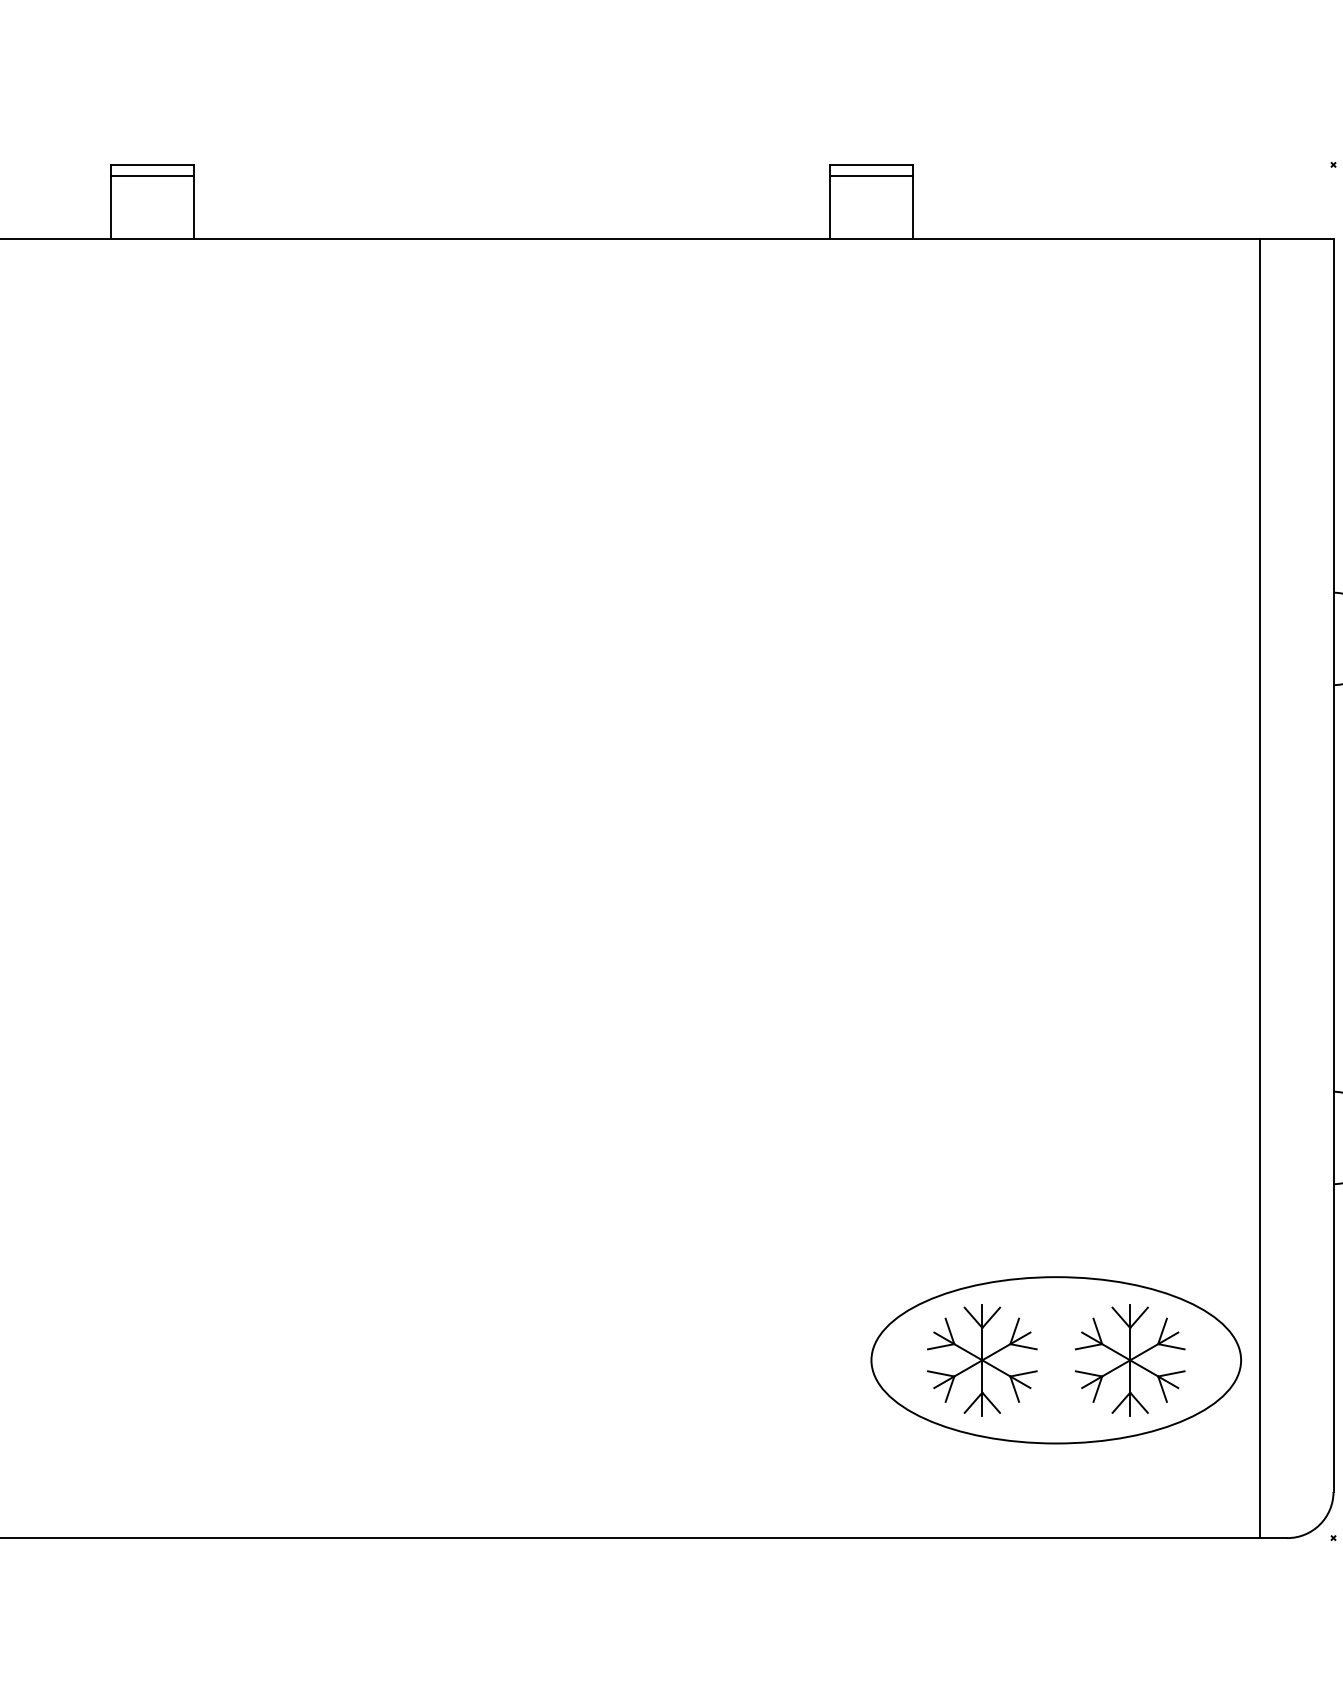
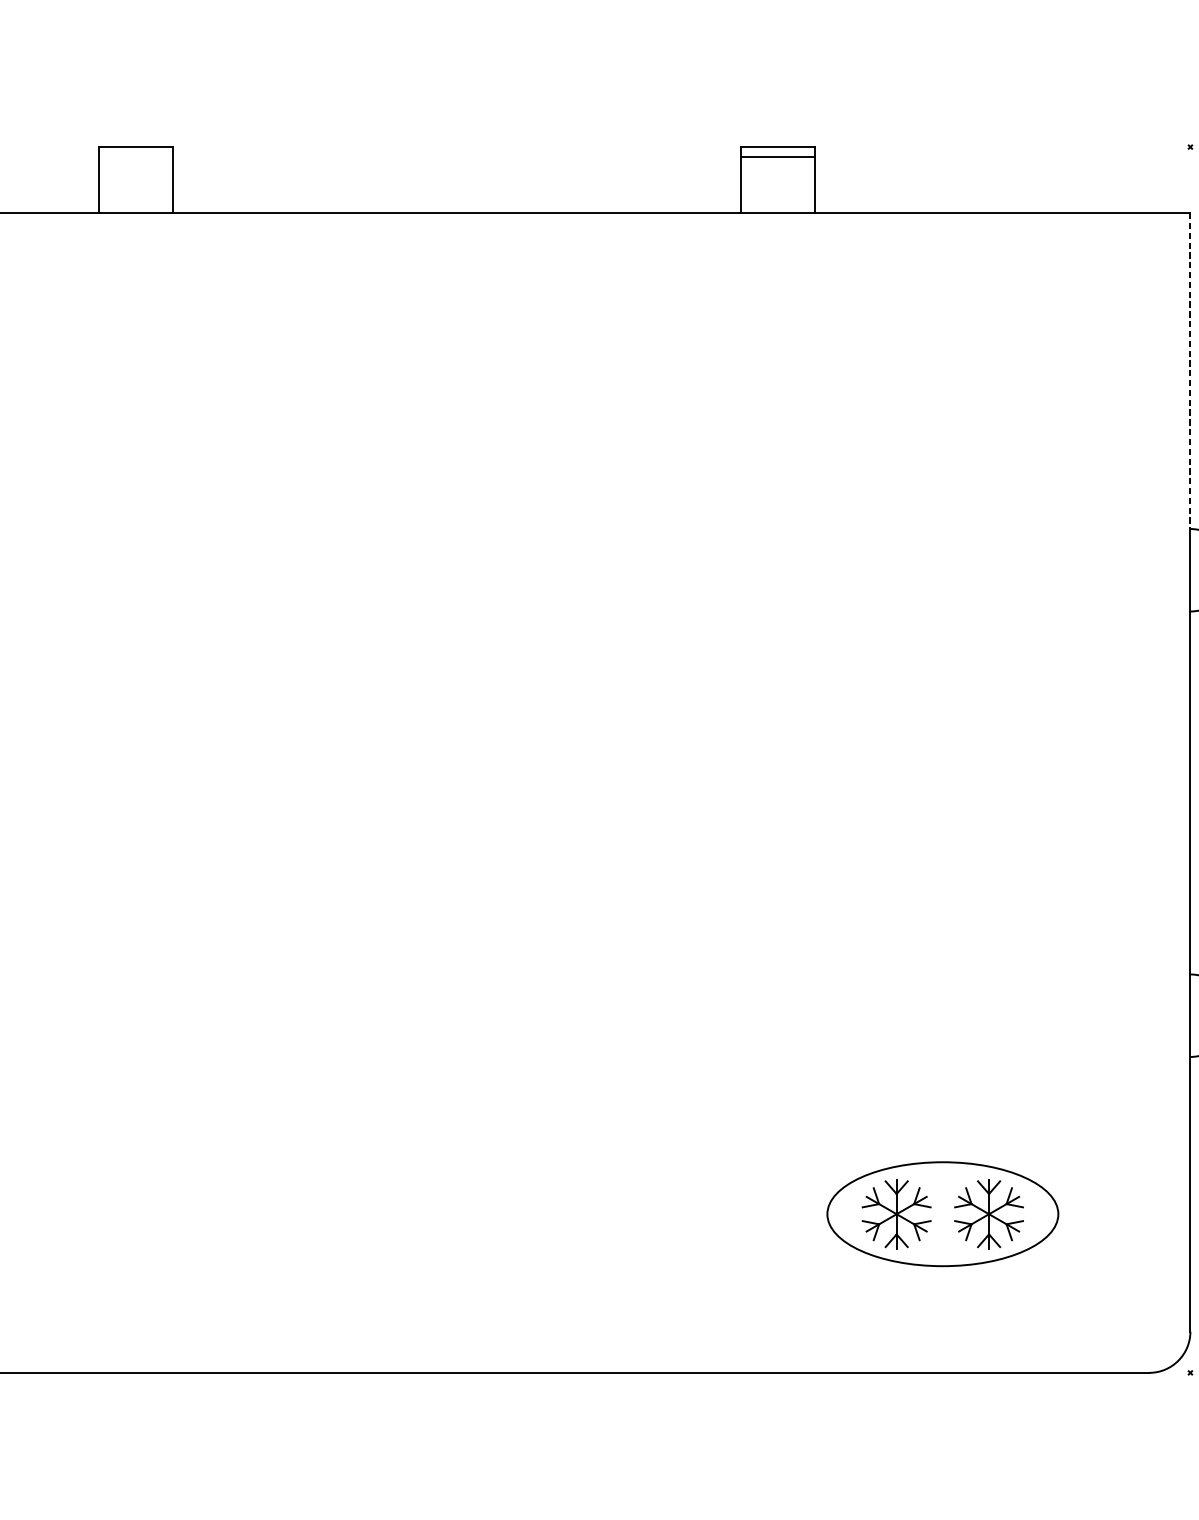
line: (151, 176) -> (135, 157), removed
line: (1333, 415) -> (1190, 370), solid -> dashed
line: (1259, 888) -> (1124, 793), removed
part: (1055, 1360) -> (942, 1214), size x0.7

